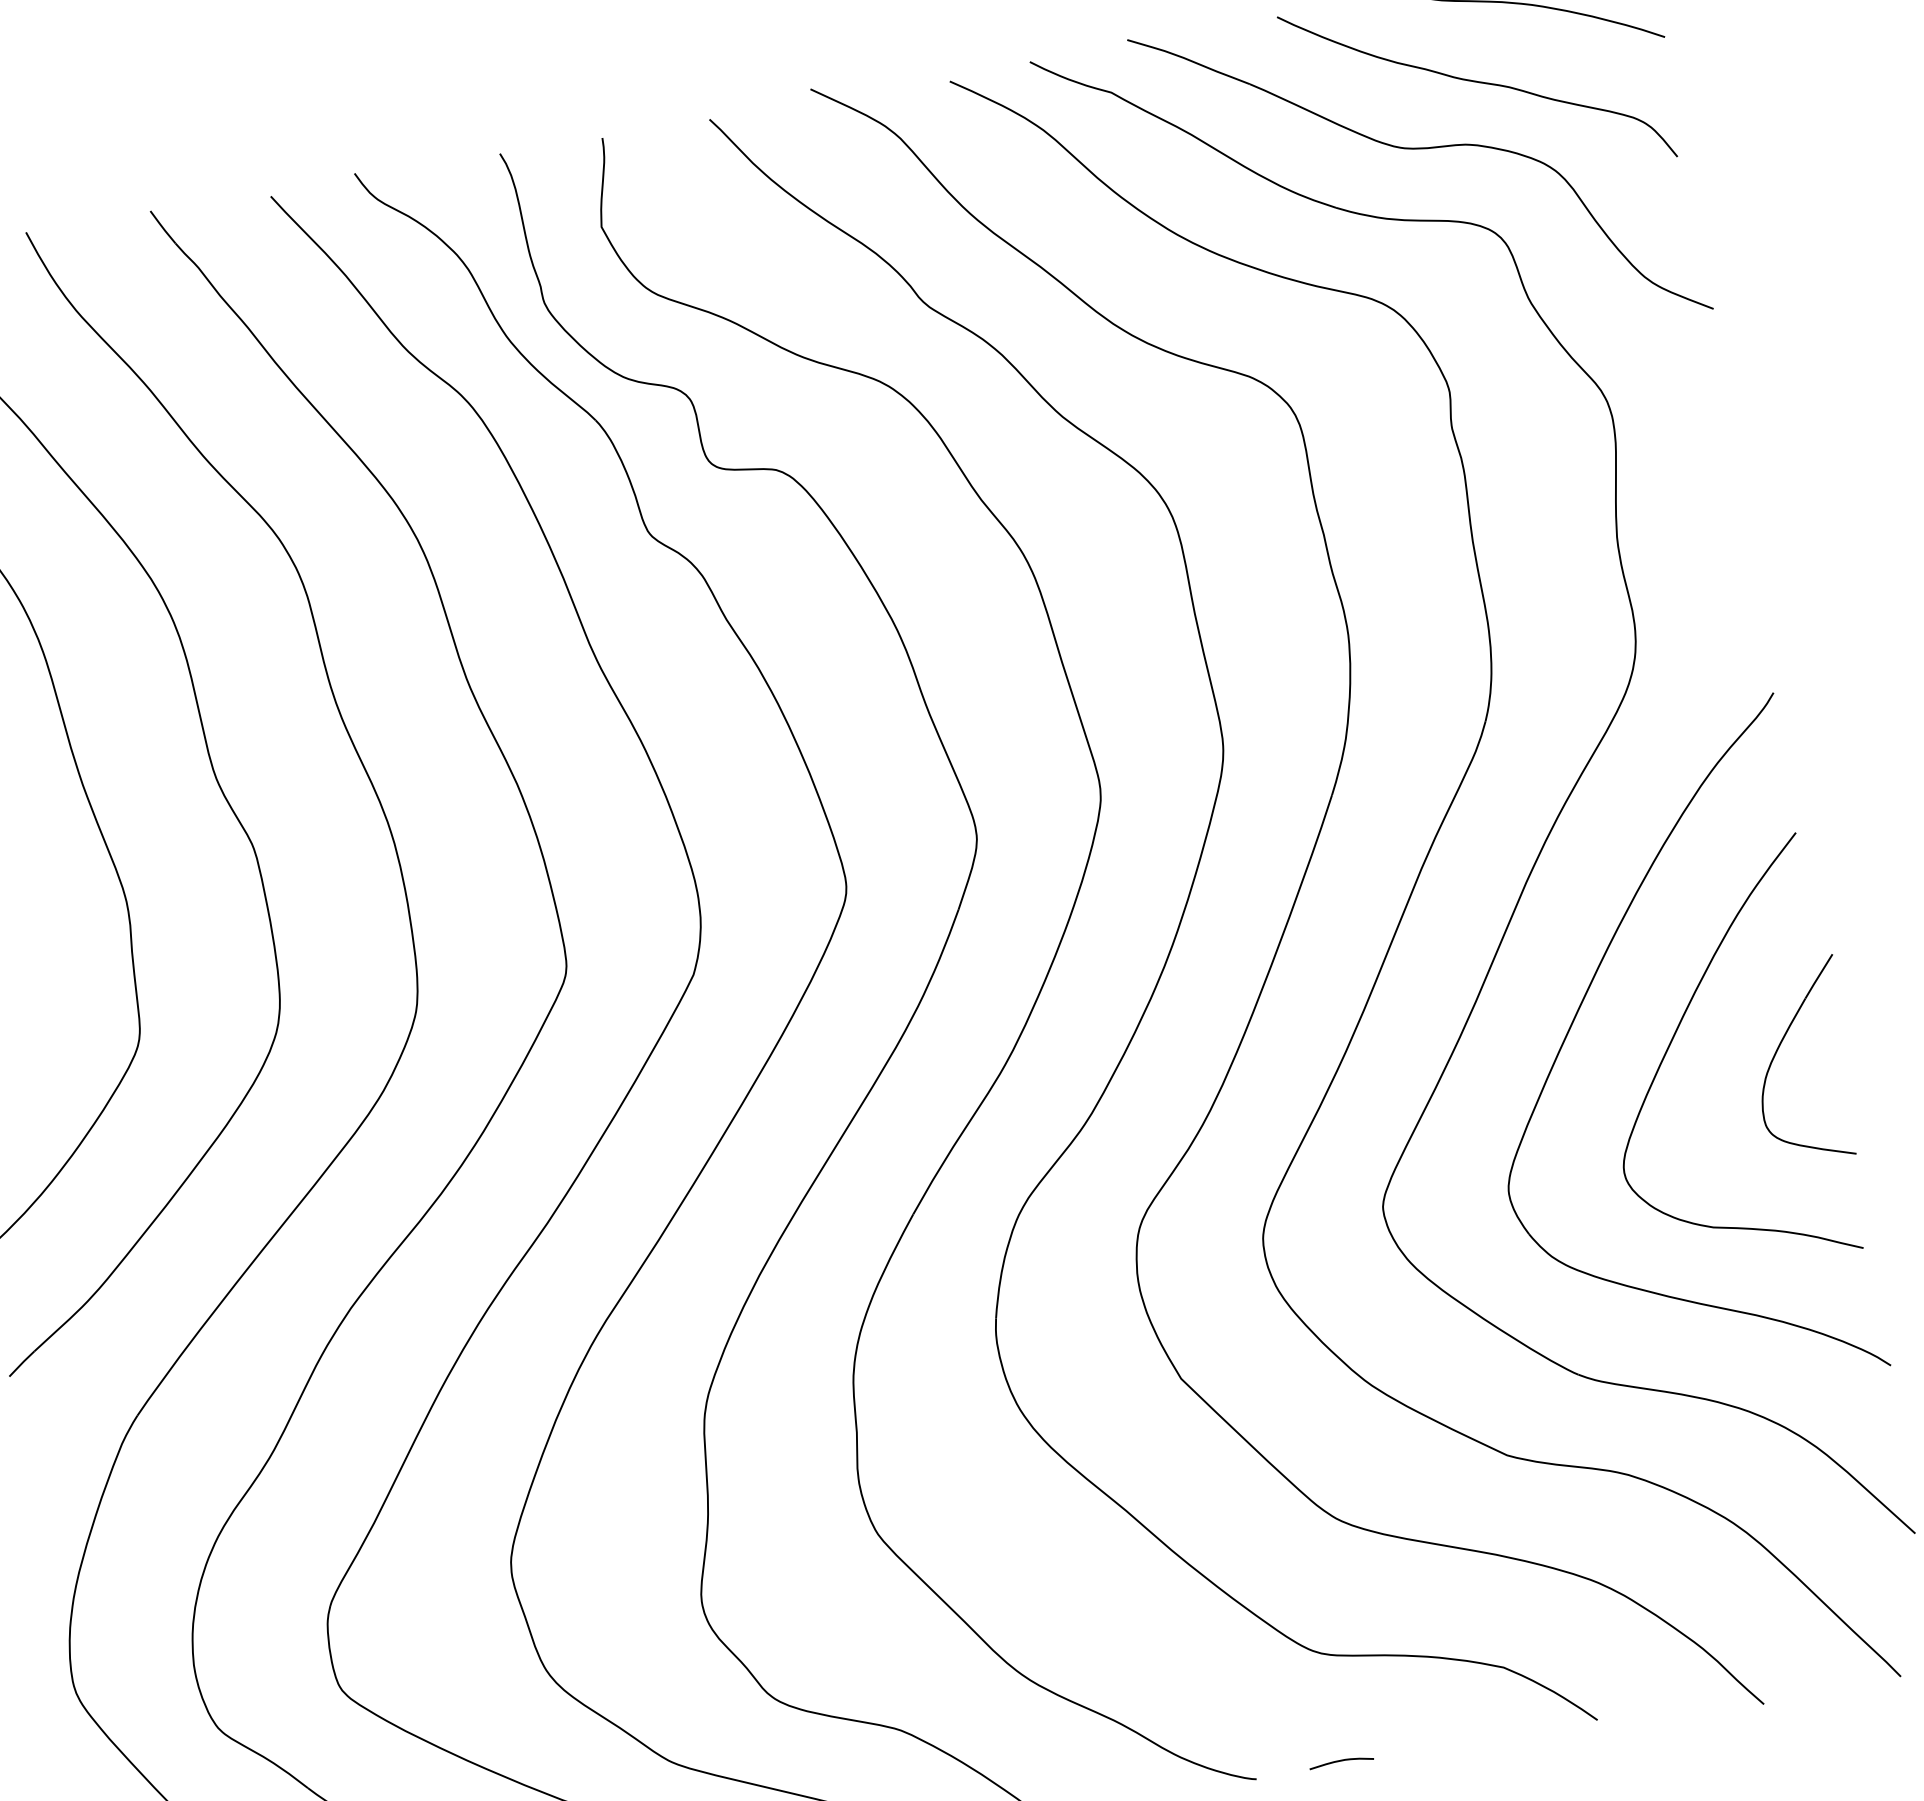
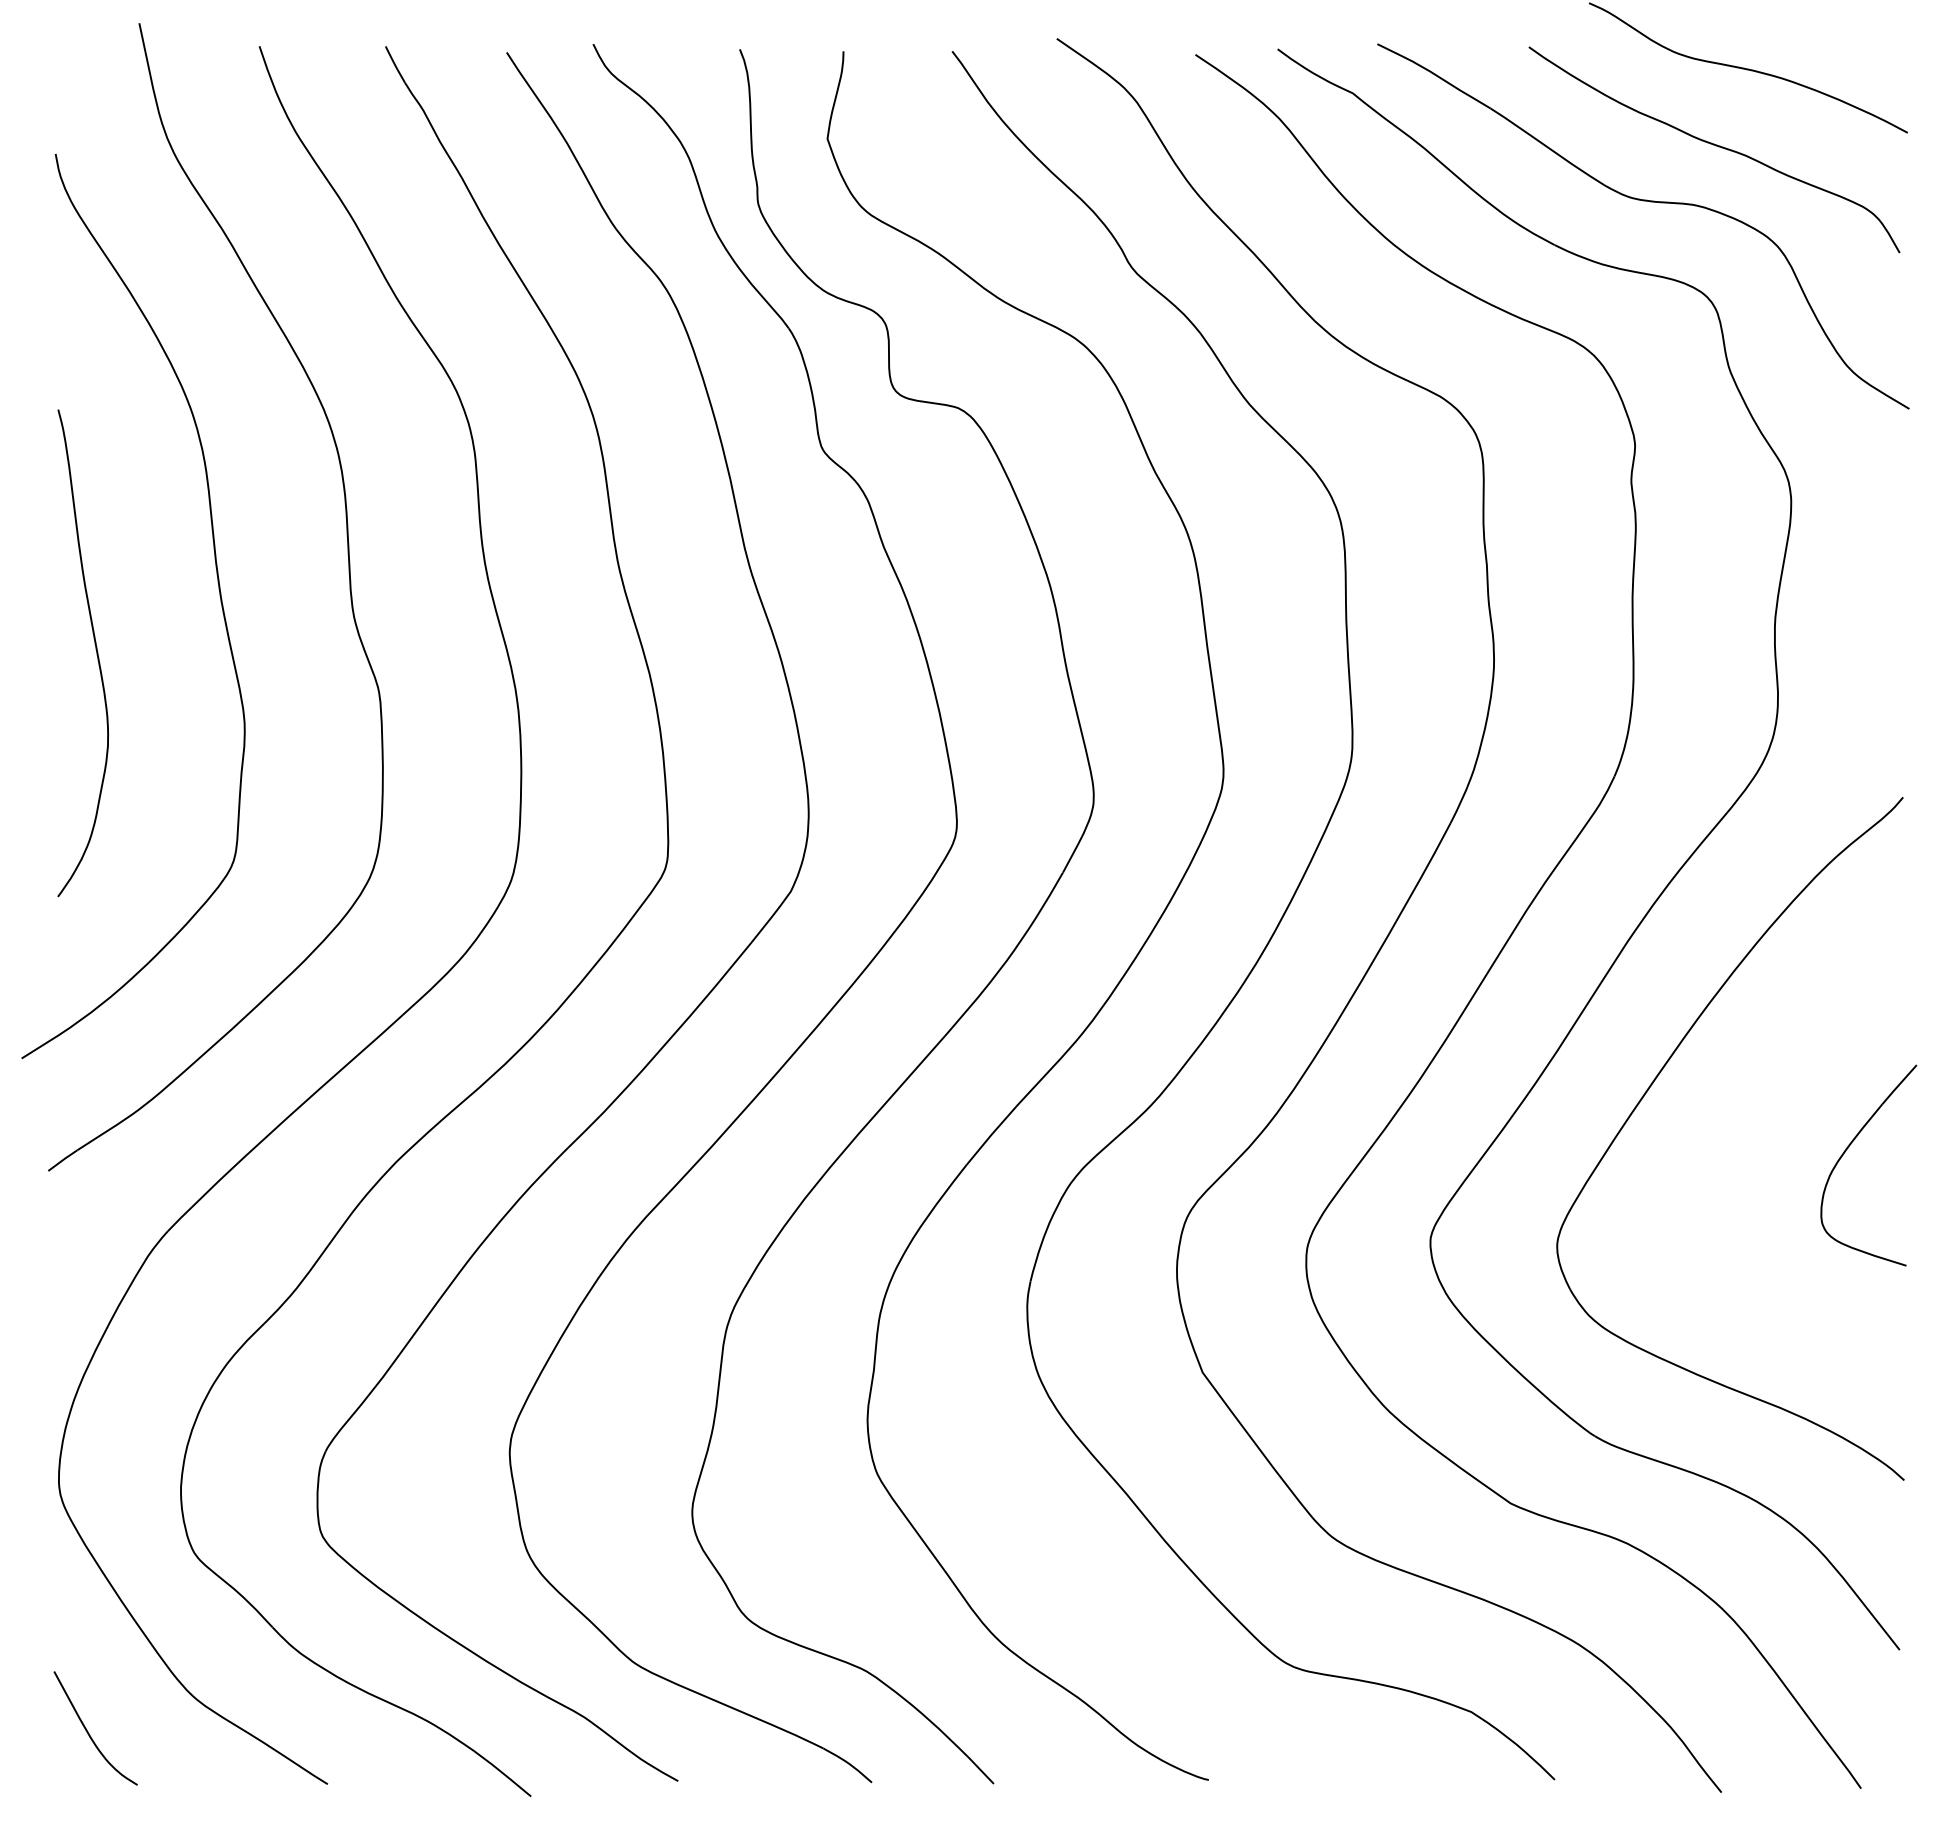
curve: (1675, 1036) -> (1747, 1119), removed
curve: (1340, 1761) -> (1294, 1776), removed

